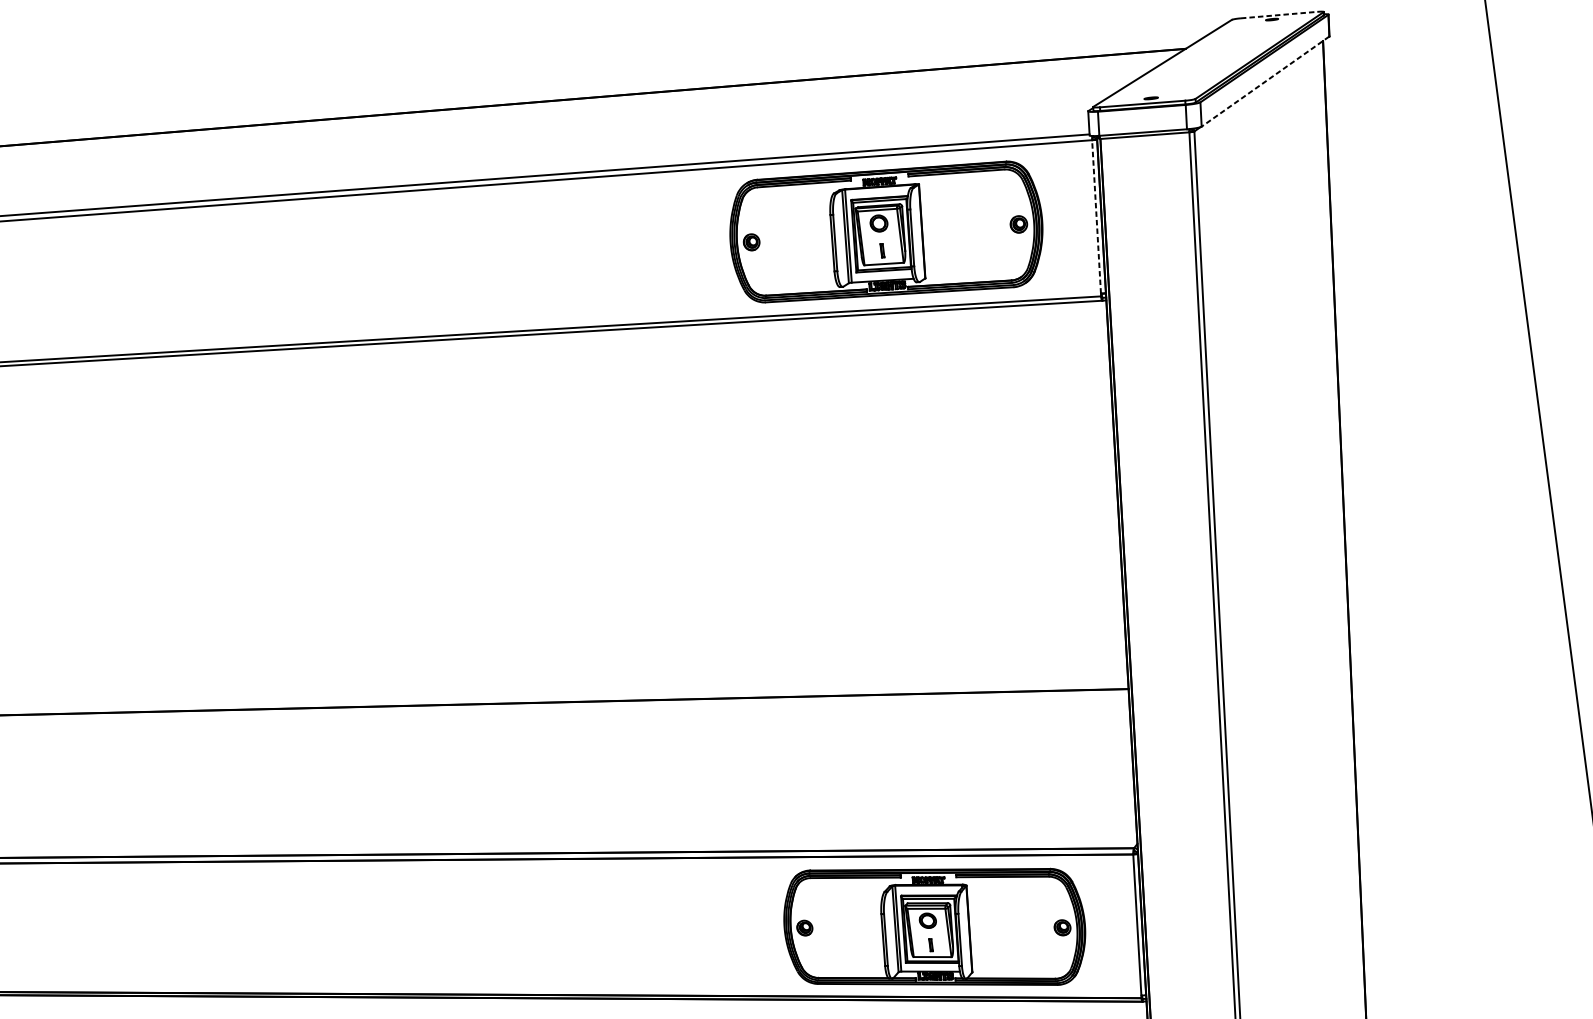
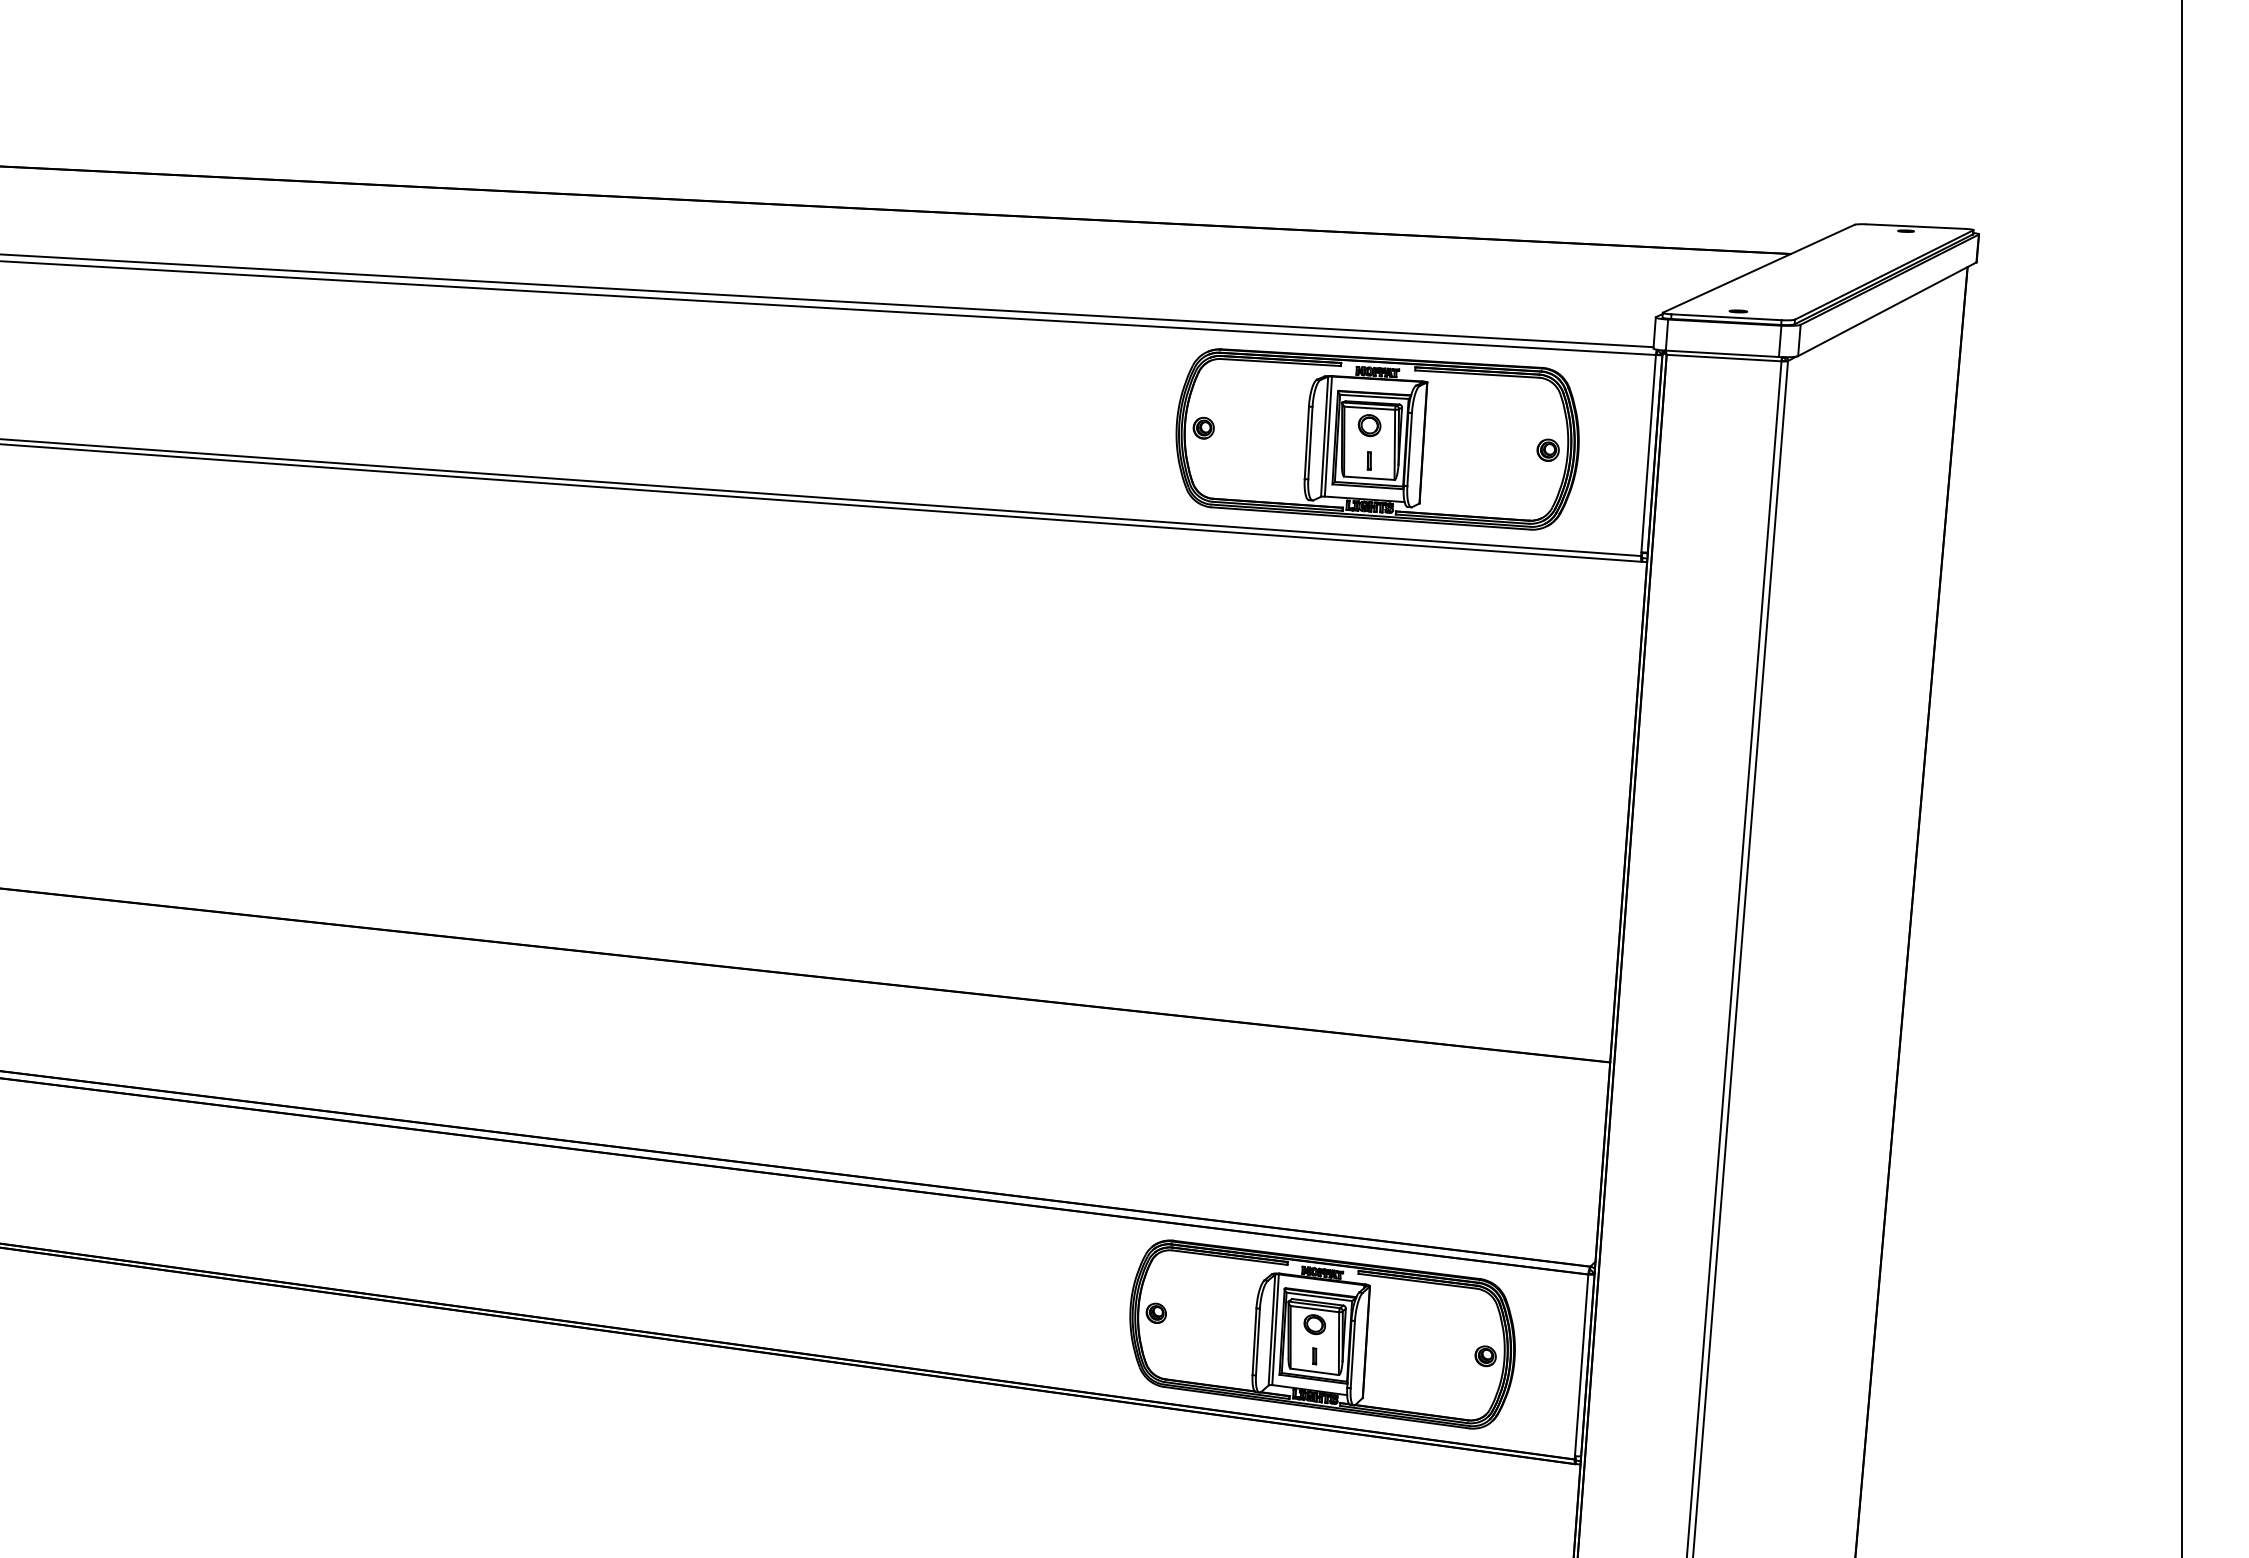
line: (1279, 14) -> (1916, 226), dashed -> solid
line: (1265, 81) -> (1887, 309), dashed -> solid
line: (1096, 216) -> (1648, 453), dashed -> solid

